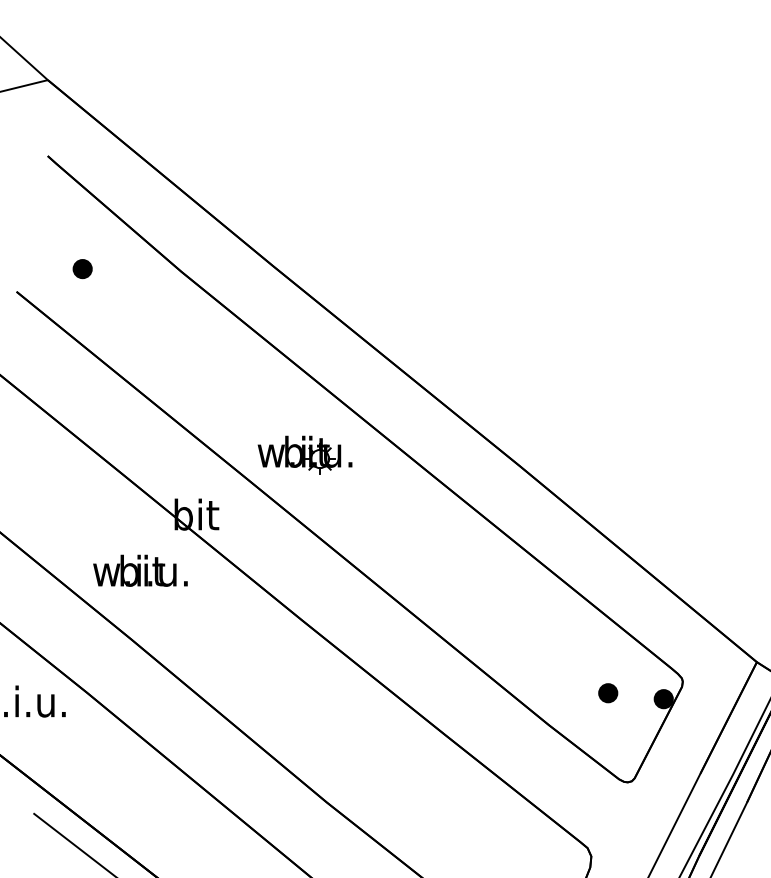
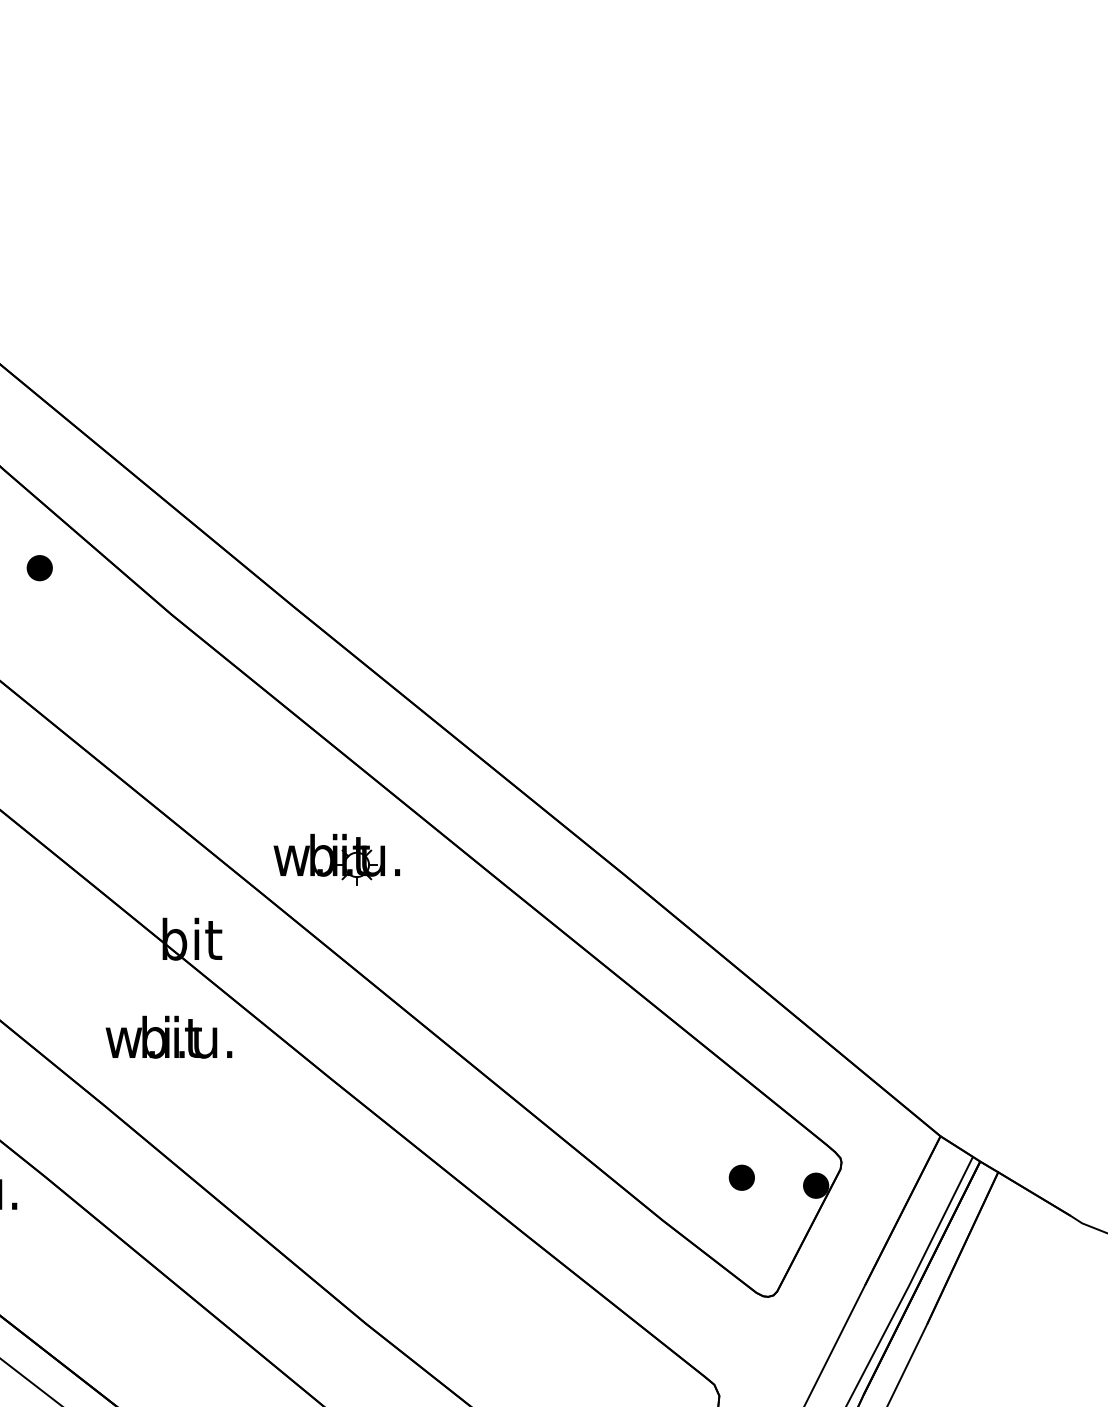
part: (82, 269) -> (39, 568), moved
text: (140, 570) -> (168, 1036), moved

